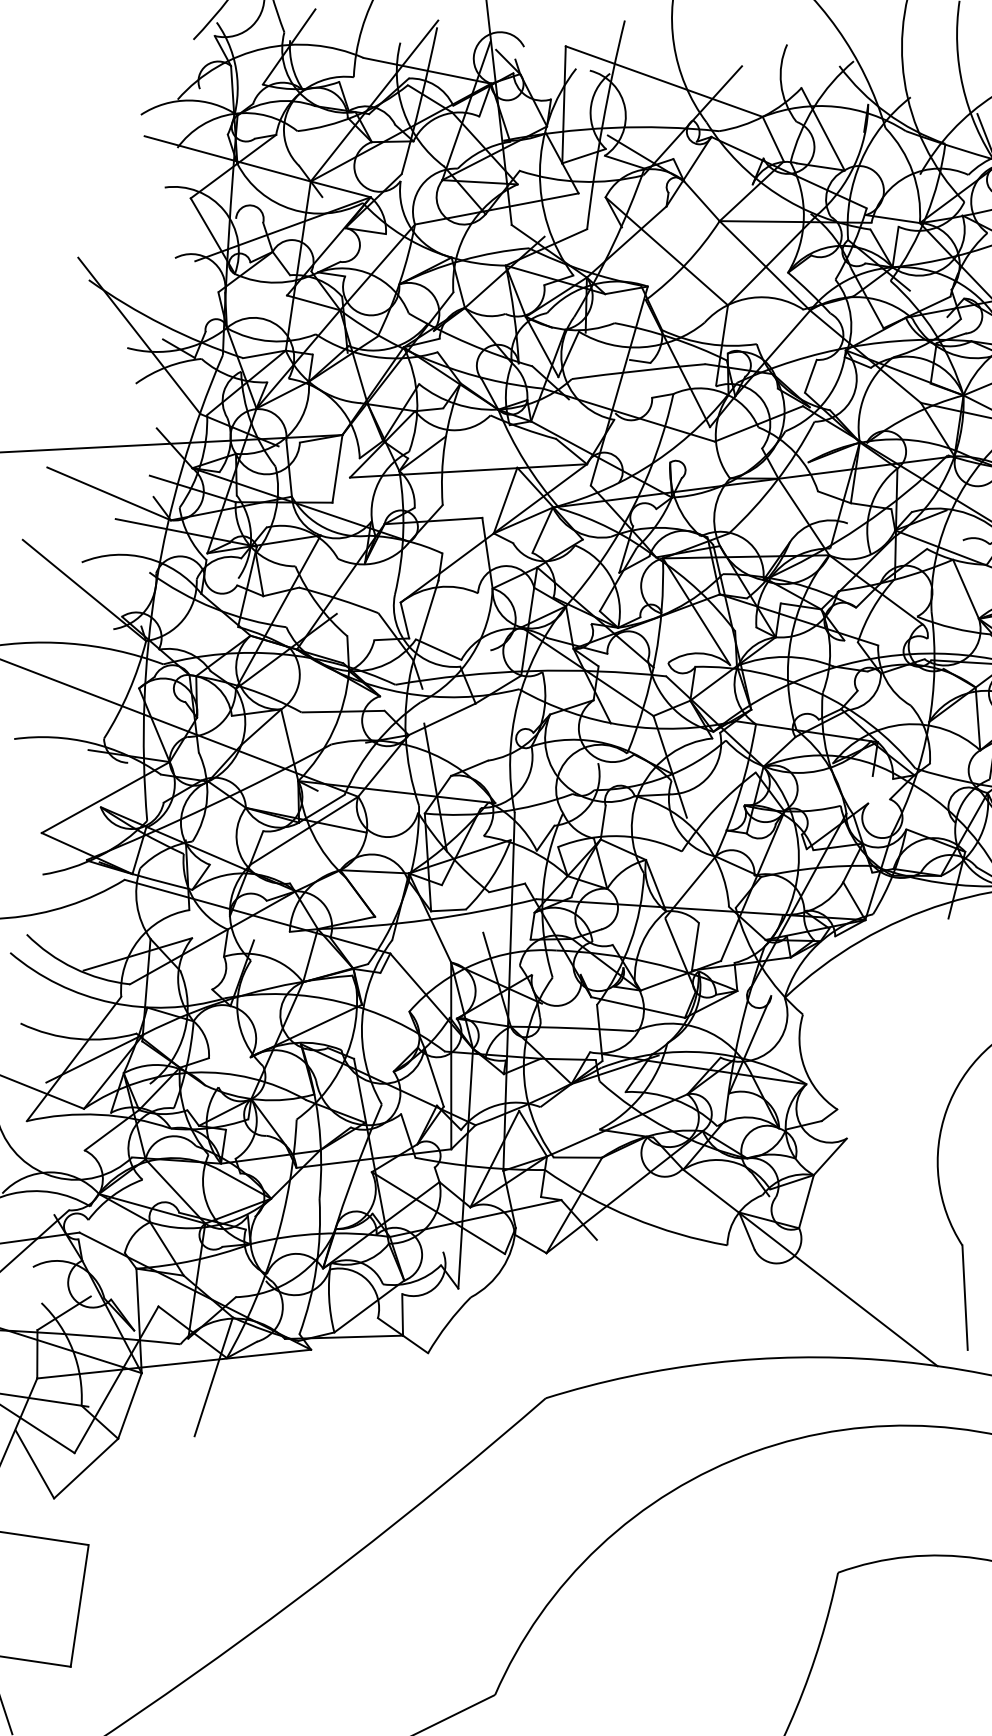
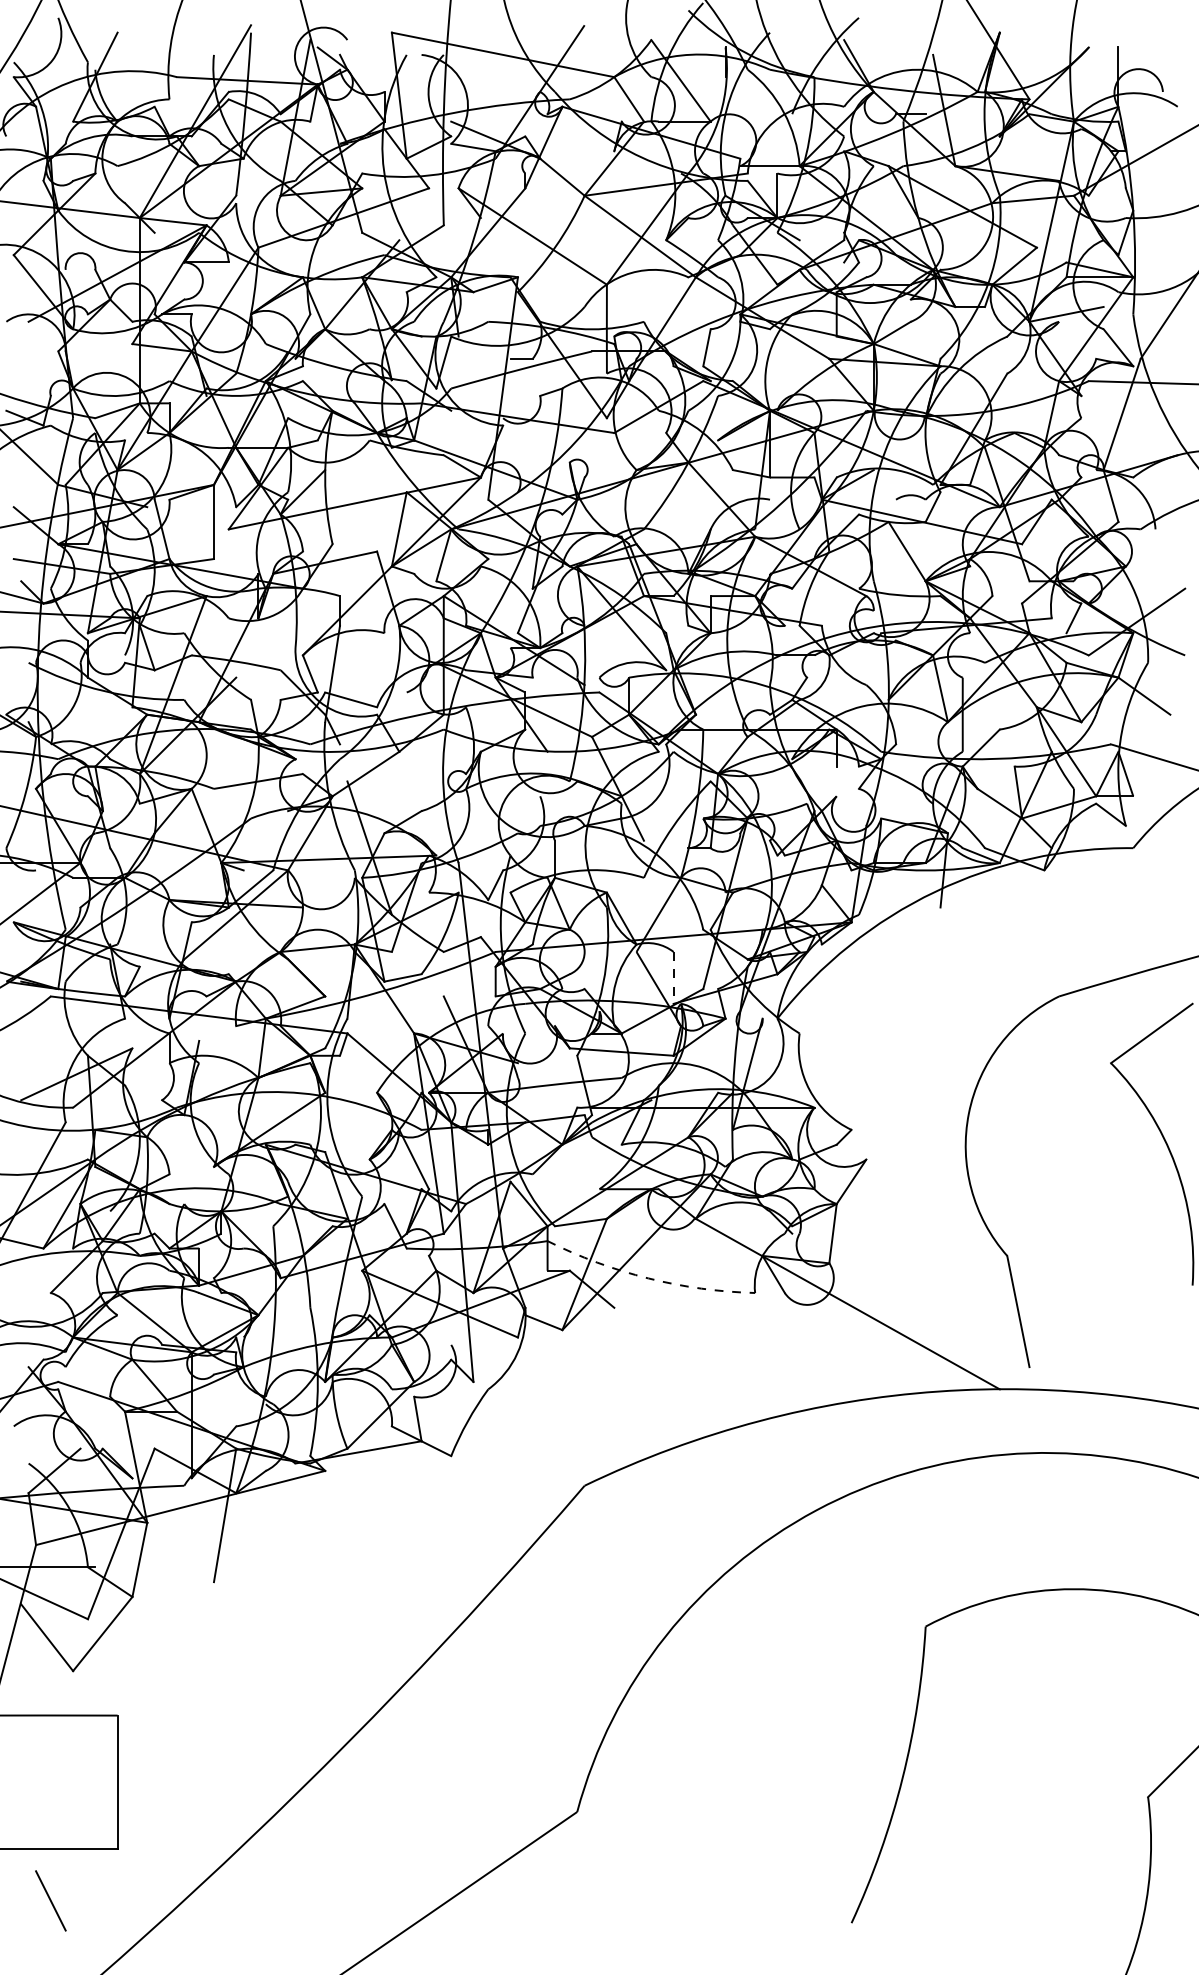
line: (695, 946) -> (673, 977), solid -> dashed
arc: (632, 1217) -> (648, 1278), solid -> dashed

